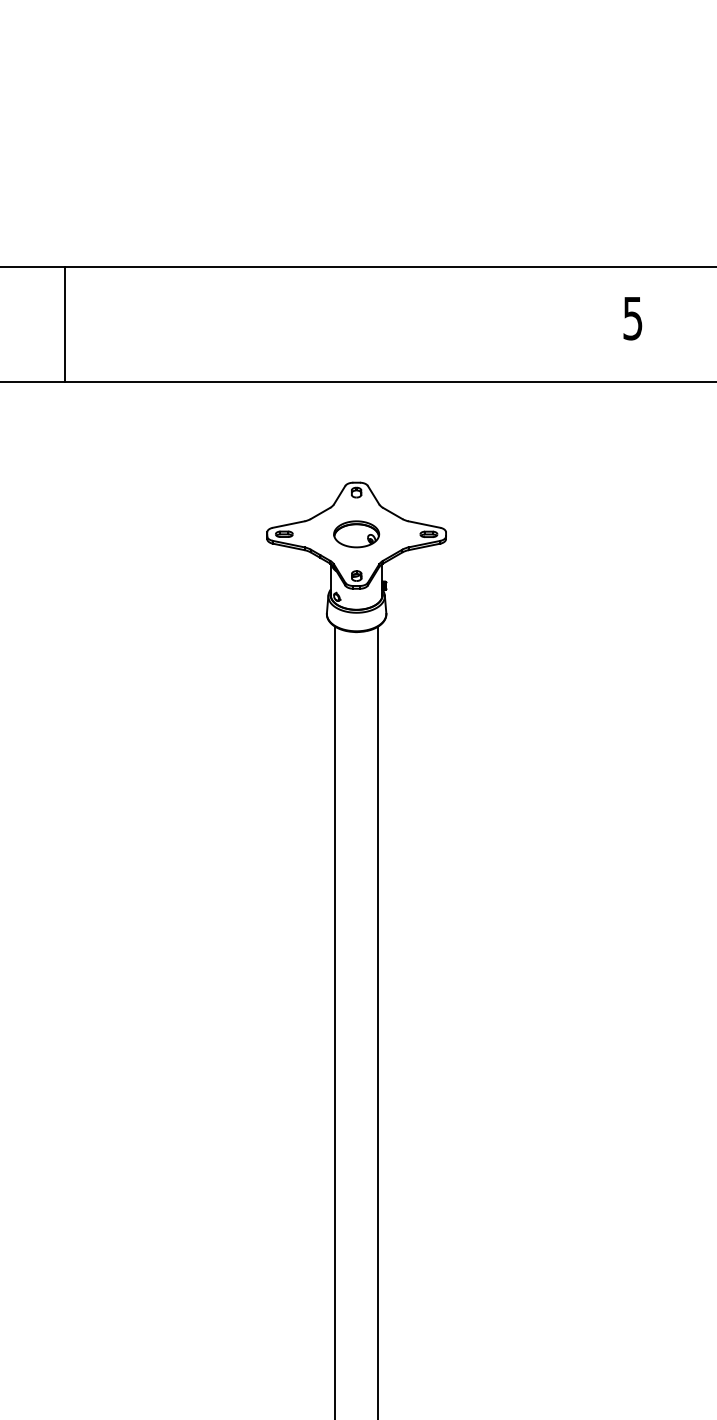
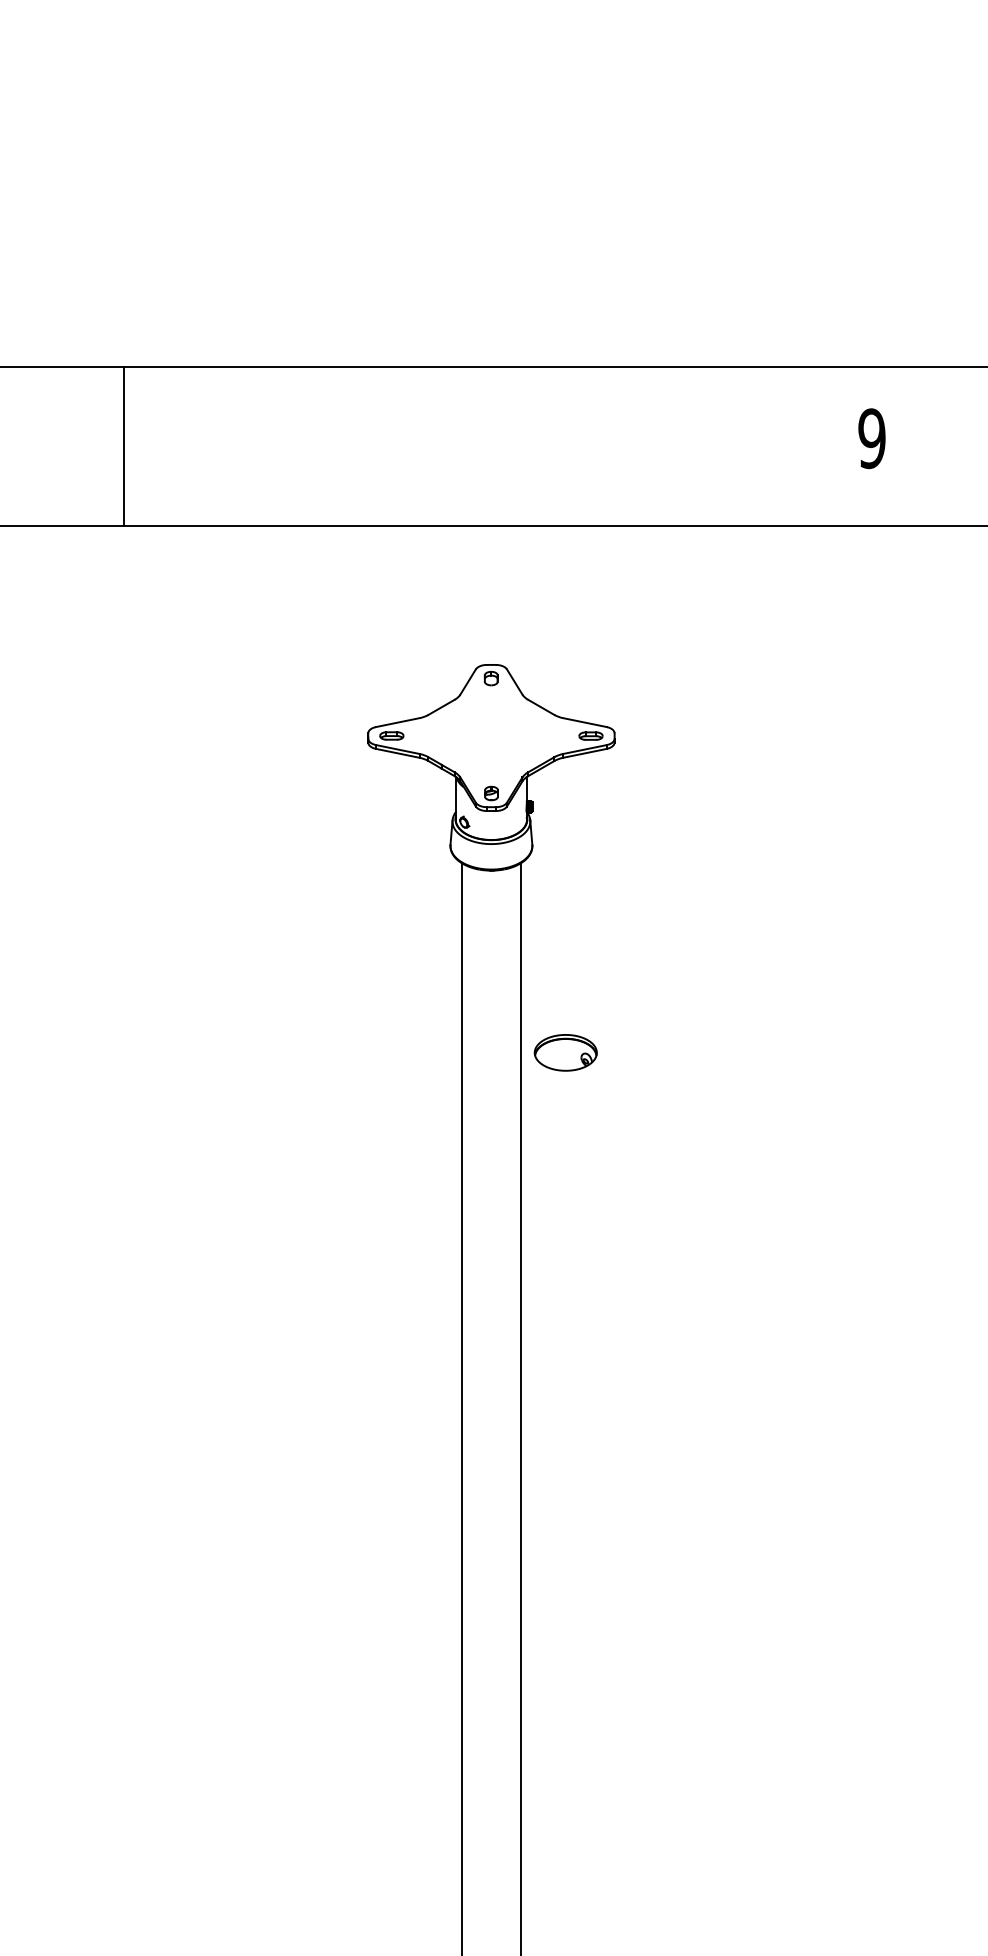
text: (632, 318) -> (871, 438), 5 -> 9
line: (64, 323) -> (123, 445), moved
part: (356, 534) -> (565, 1053), moved

